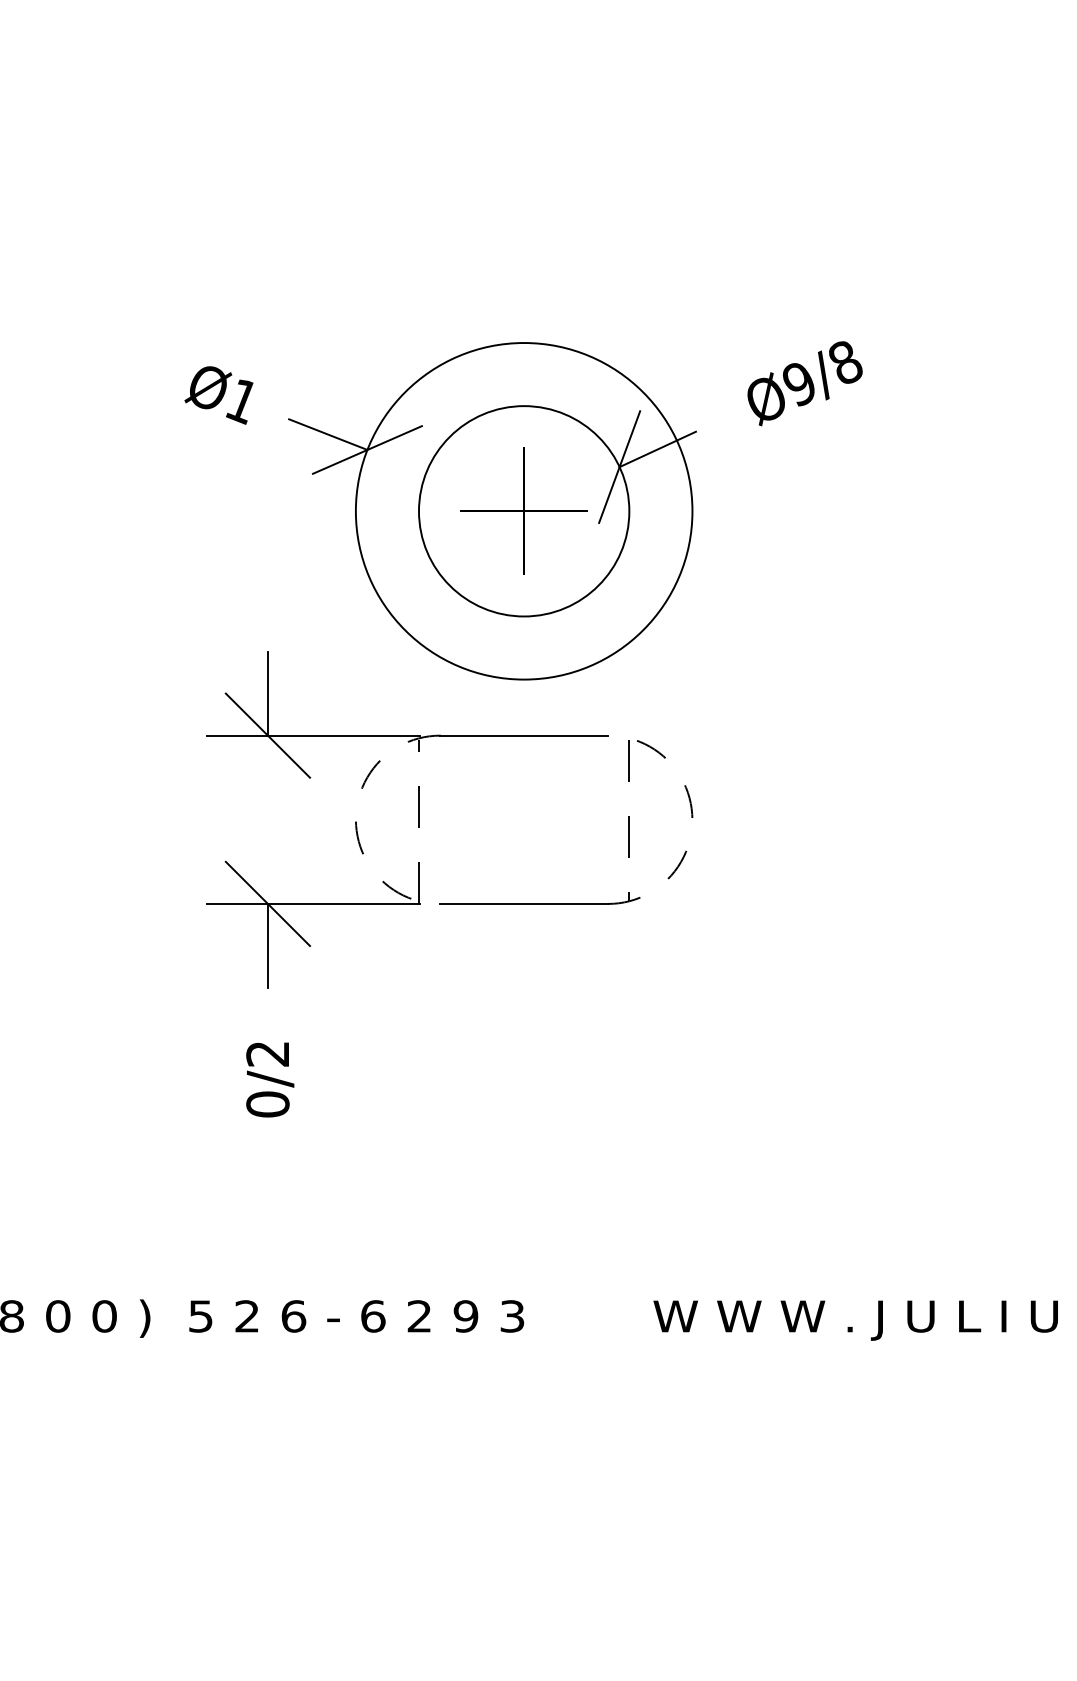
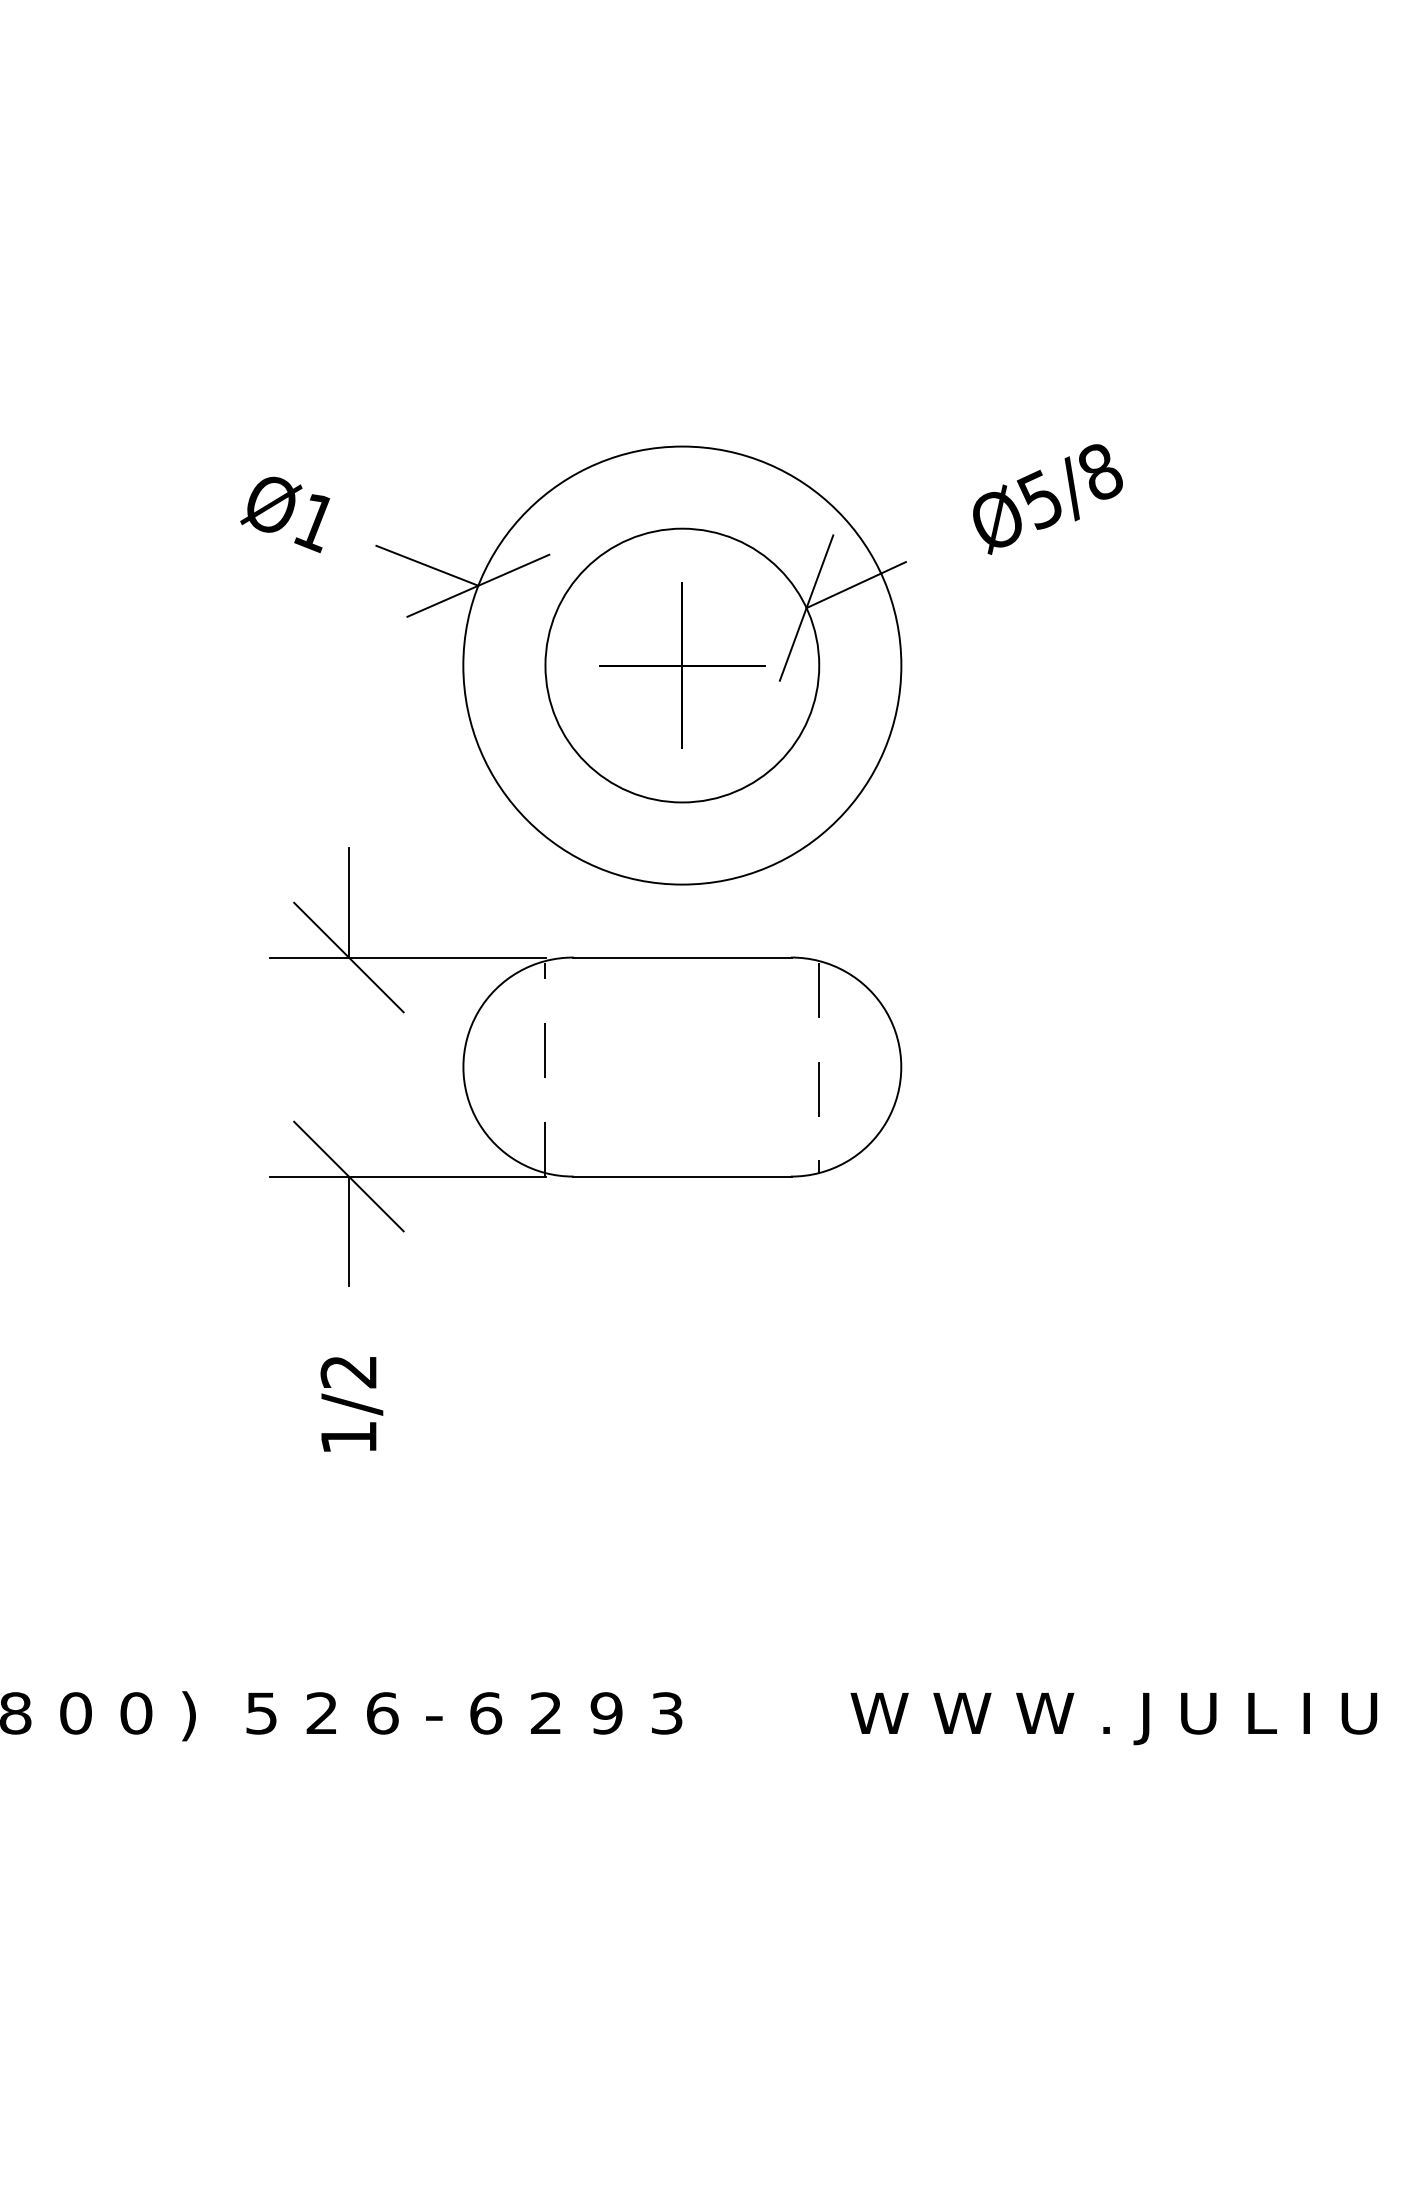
text: (797, 383) -> (1038, 499), Ø9/8 -> Ø5/8
arc: (356, 820) -> (463, 1067), dashed -> solid
arc: (692, 820) -> (901, 1067), dashed -> solid
text: (267, 1104) -> (348, 1437), 0/2 -> 1/2

